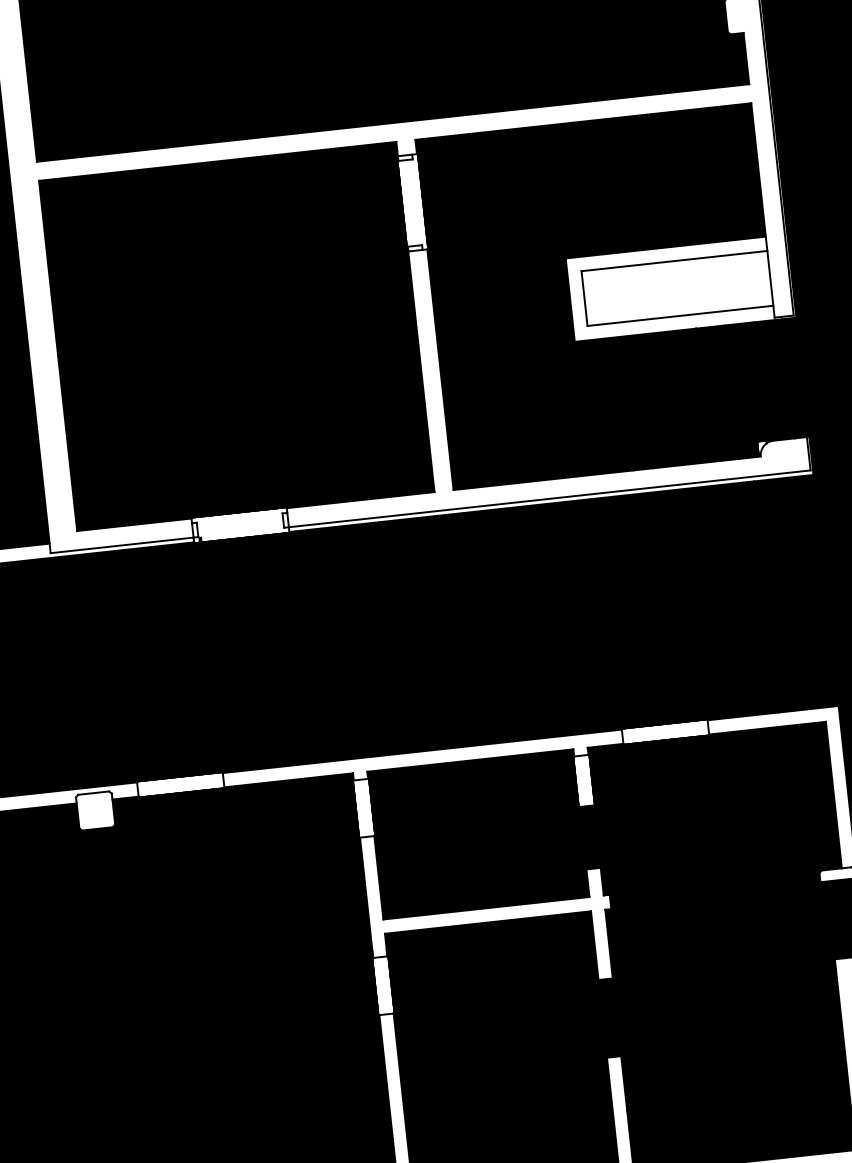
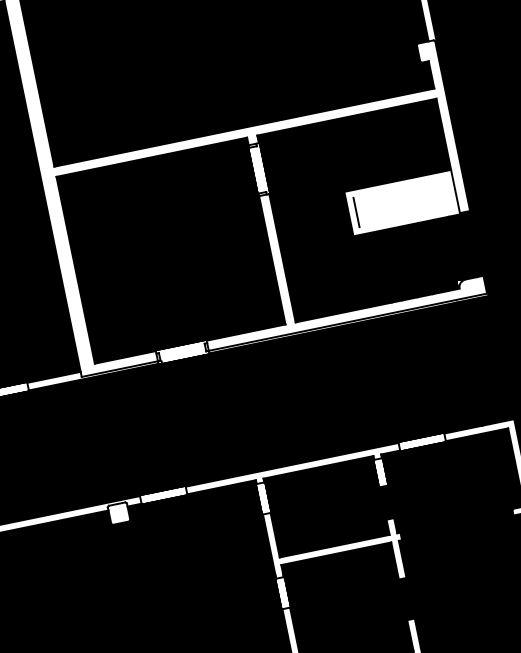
line: (673, 260) -> (402, 187), removed
line: (679, 314) -> (408, 216), removed

